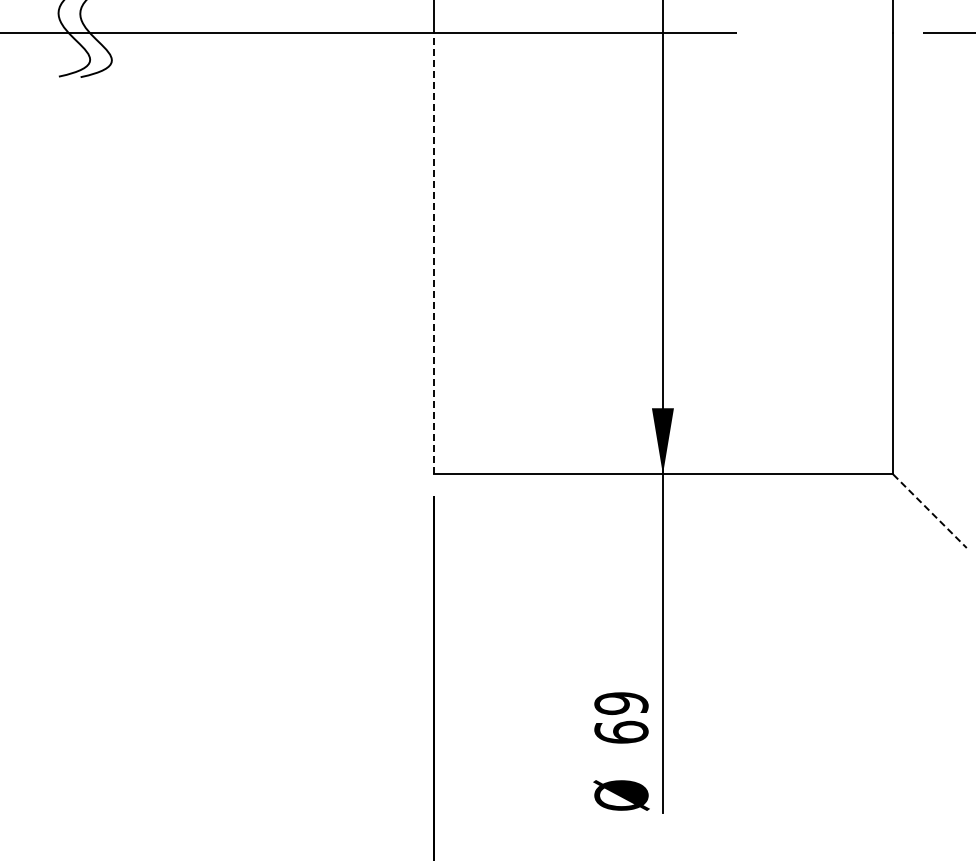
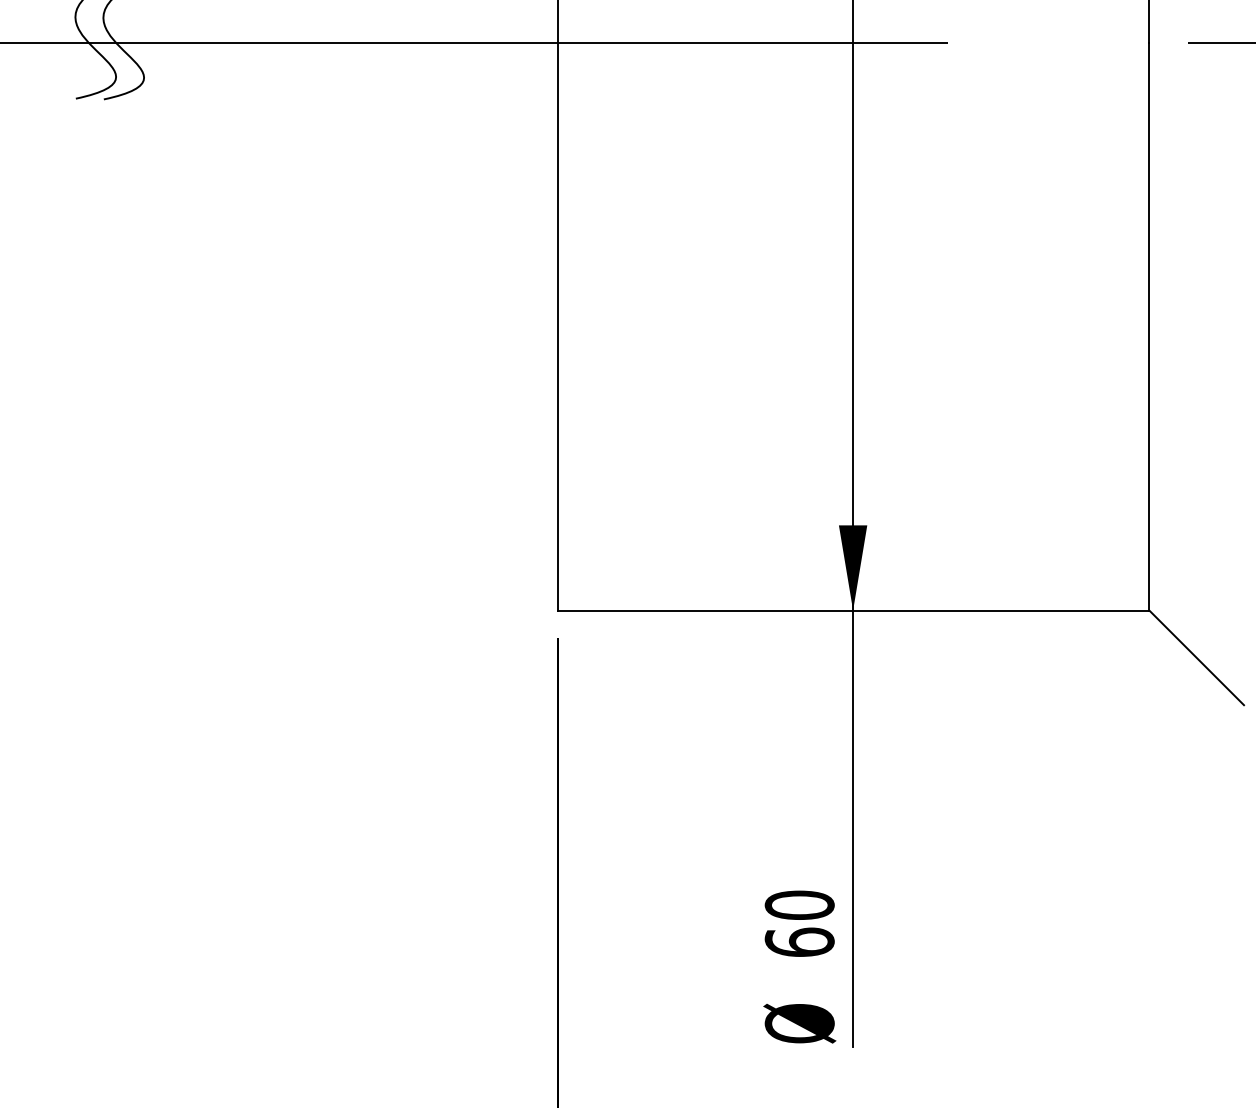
line: (433, 253) -> (557, 326), dashed -> solid
line: (930, 511) -> (1197, 658), dashed -> solid
text: (621, 703) -> (799, 905), 69 -> 60

